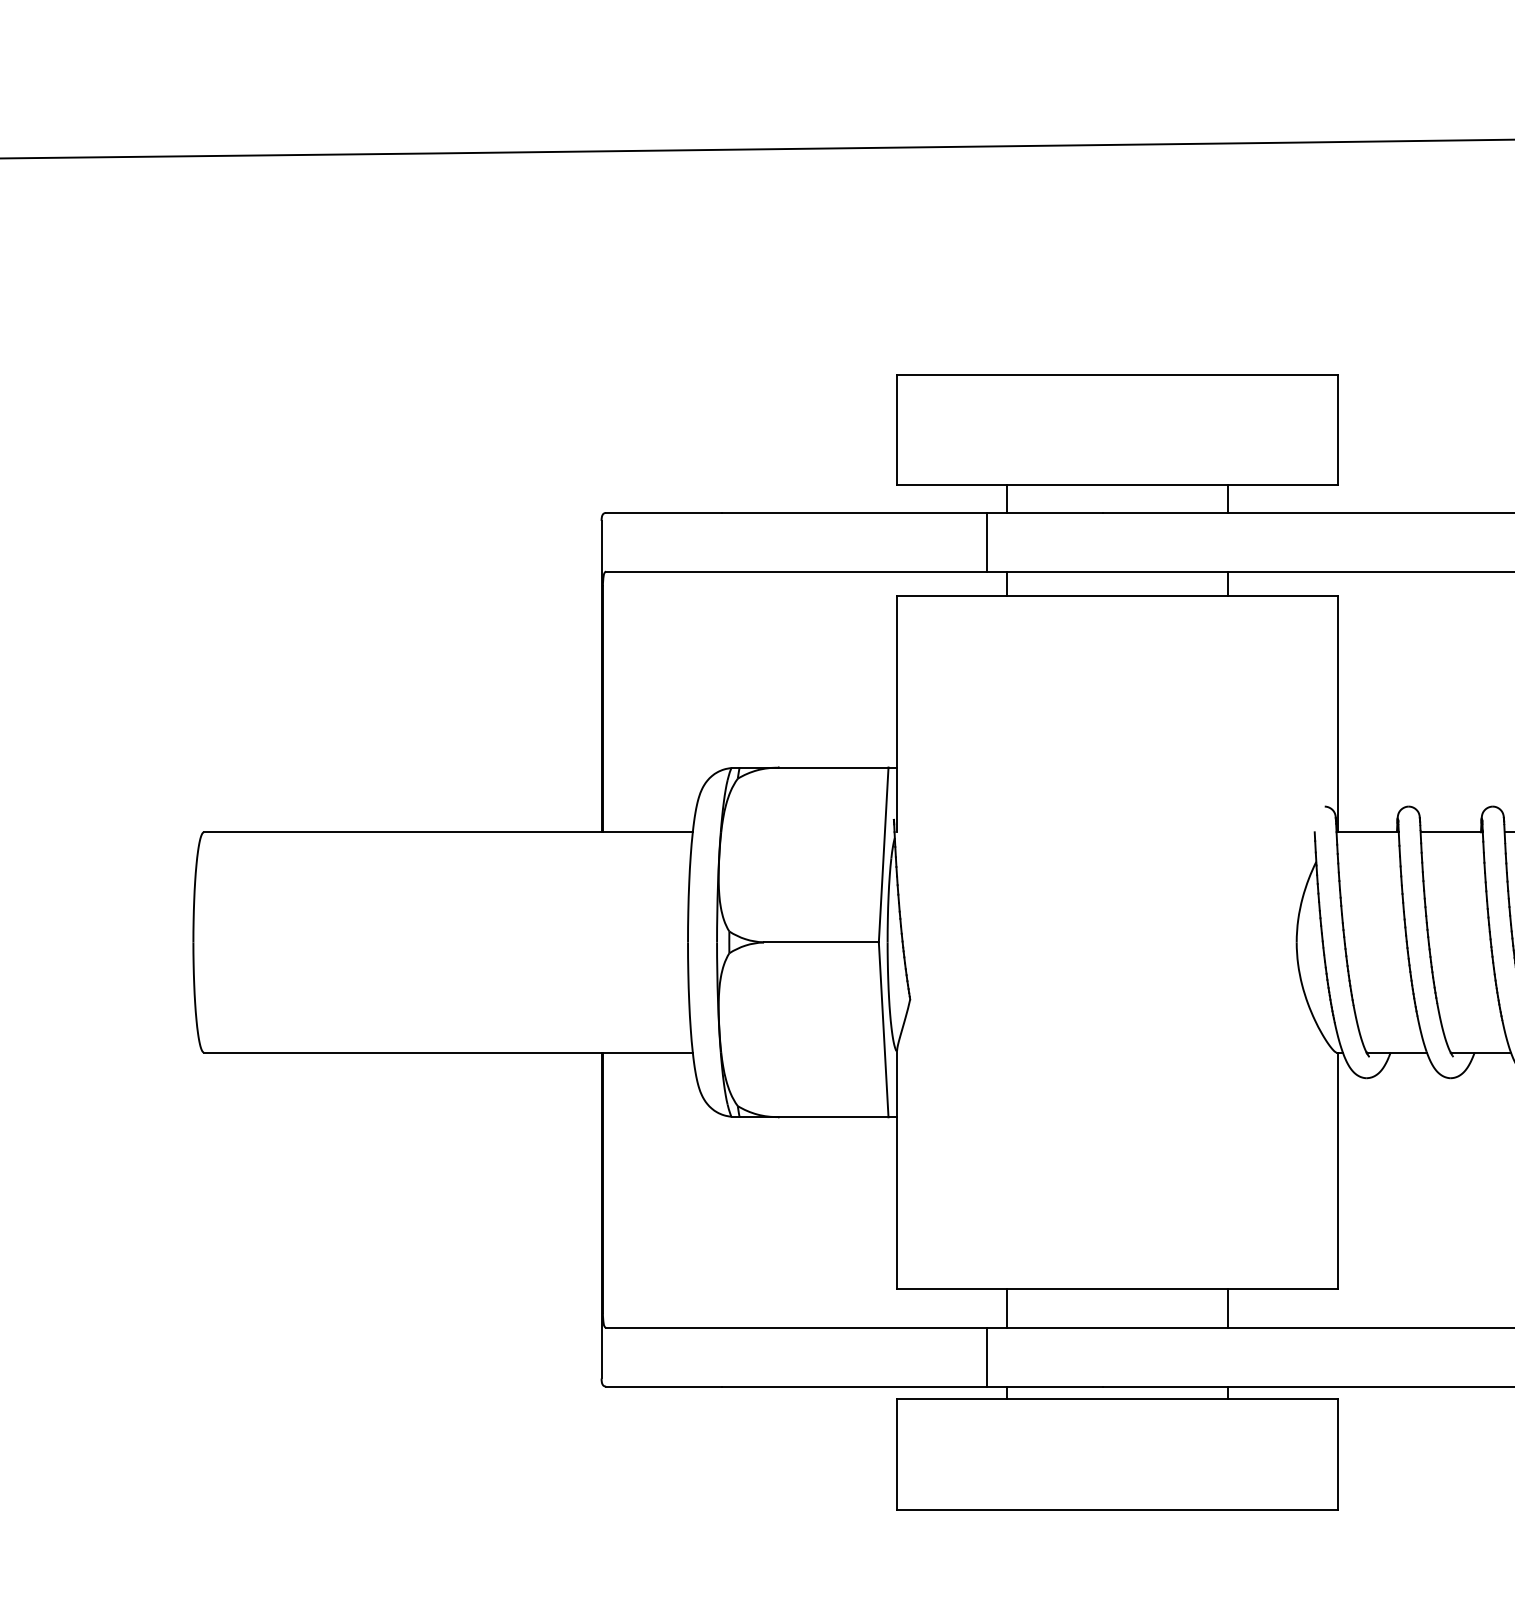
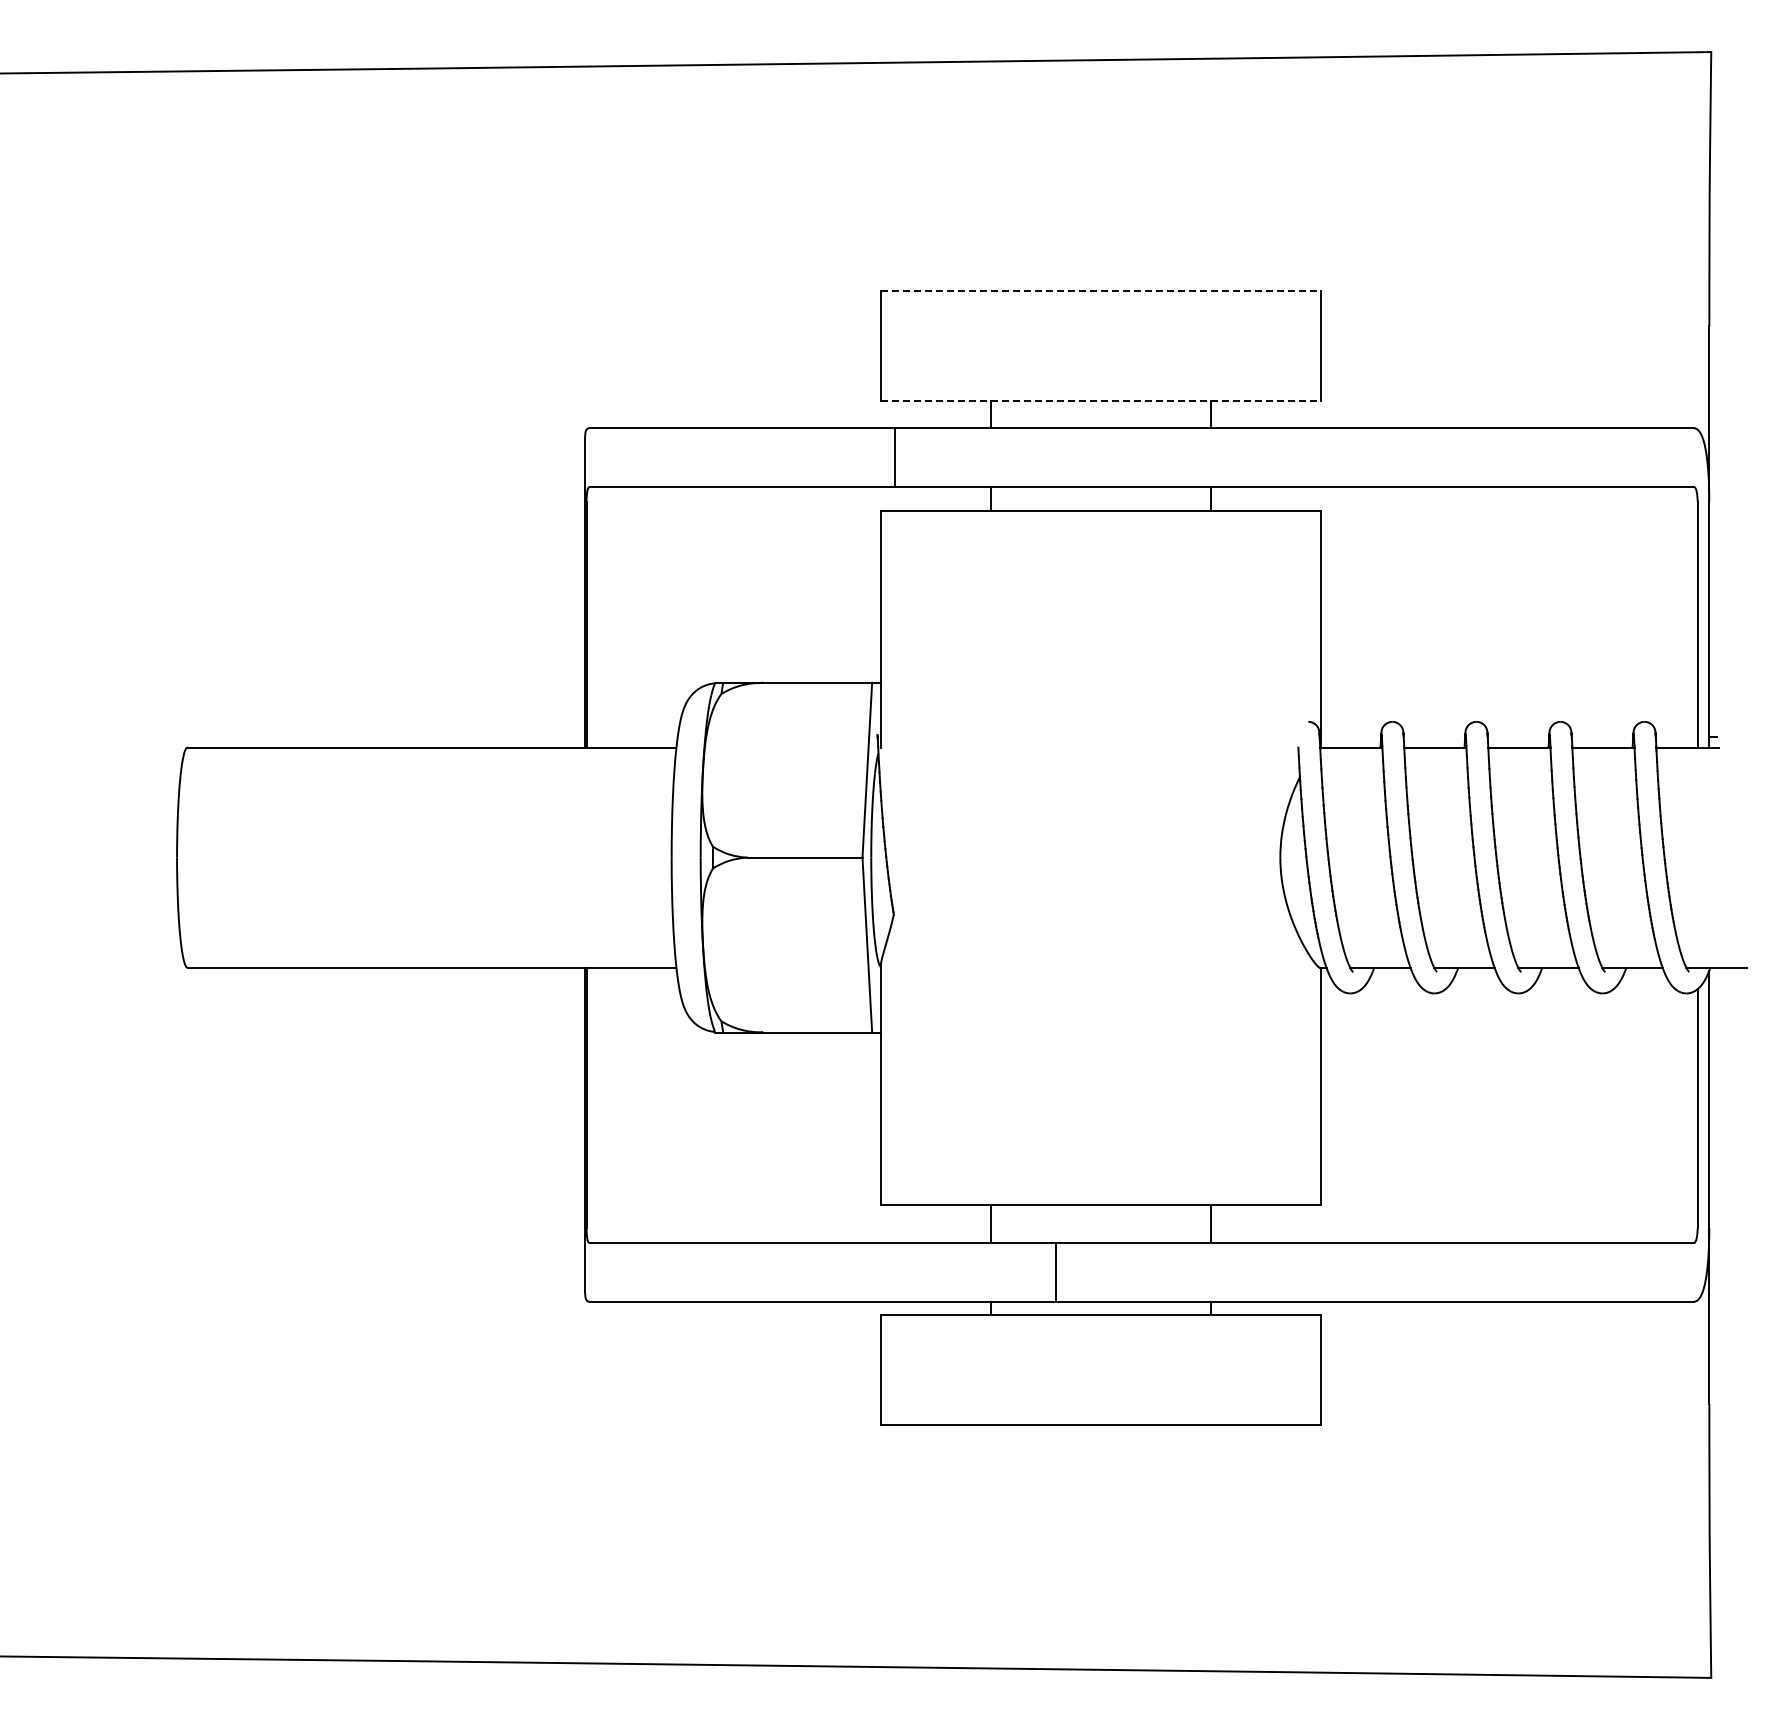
line: (1117, 375) -> (1101, 290), solid -> dashed
line: (1117, 485) -> (1101, 400), solid -> dashed
line: (986, 542) -> (894, 457), moved
line: (986, 1357) -> (1055, 1272), moved

